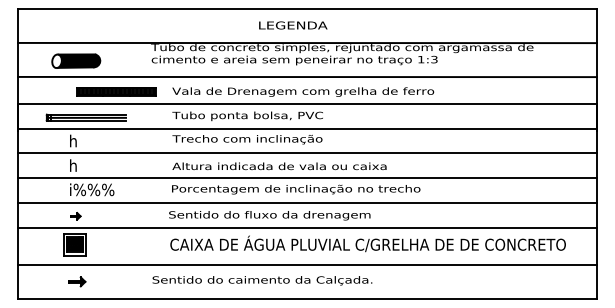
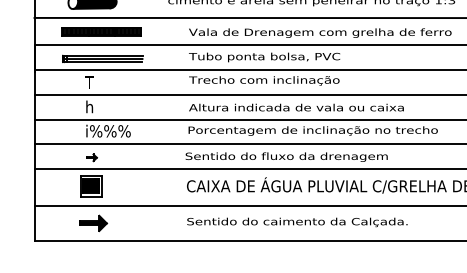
part: (116, 91) -> (101, 31), moved
text: (73, 140) -> (89, 81), h -> T
text: (262, 280) -> (297, 222), moved
part: (77, 281) -> (93, 223), size x1.67

